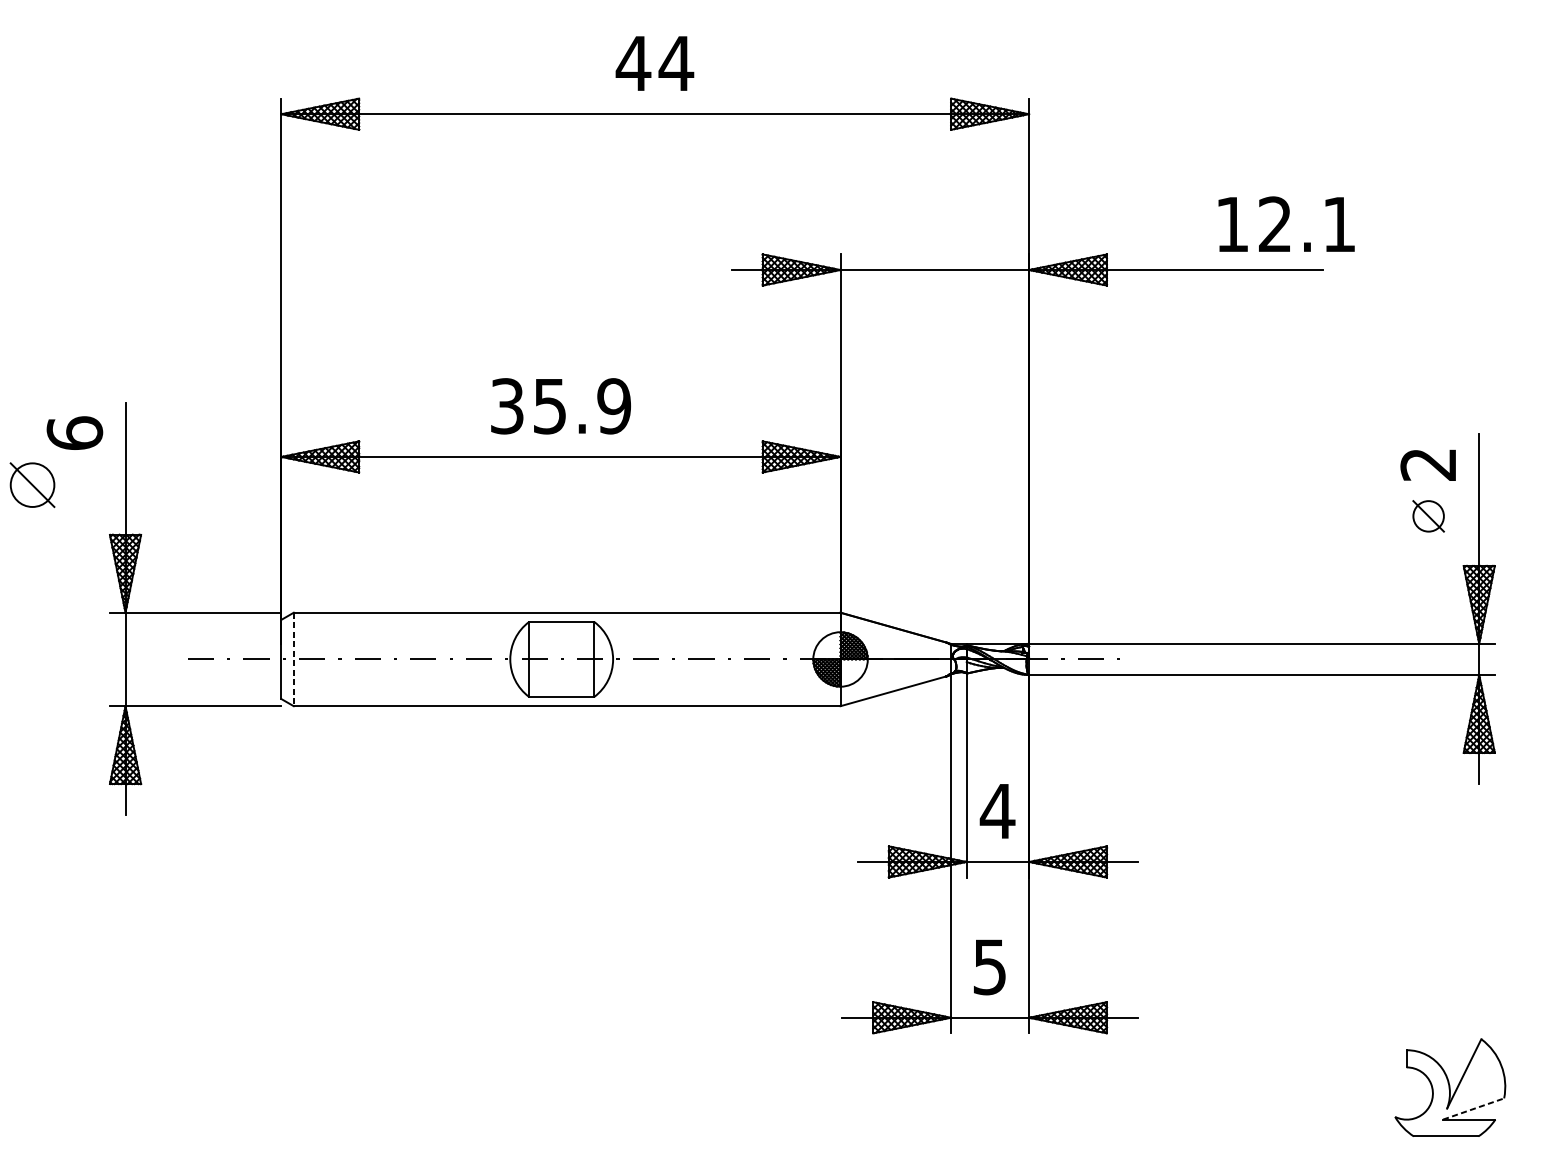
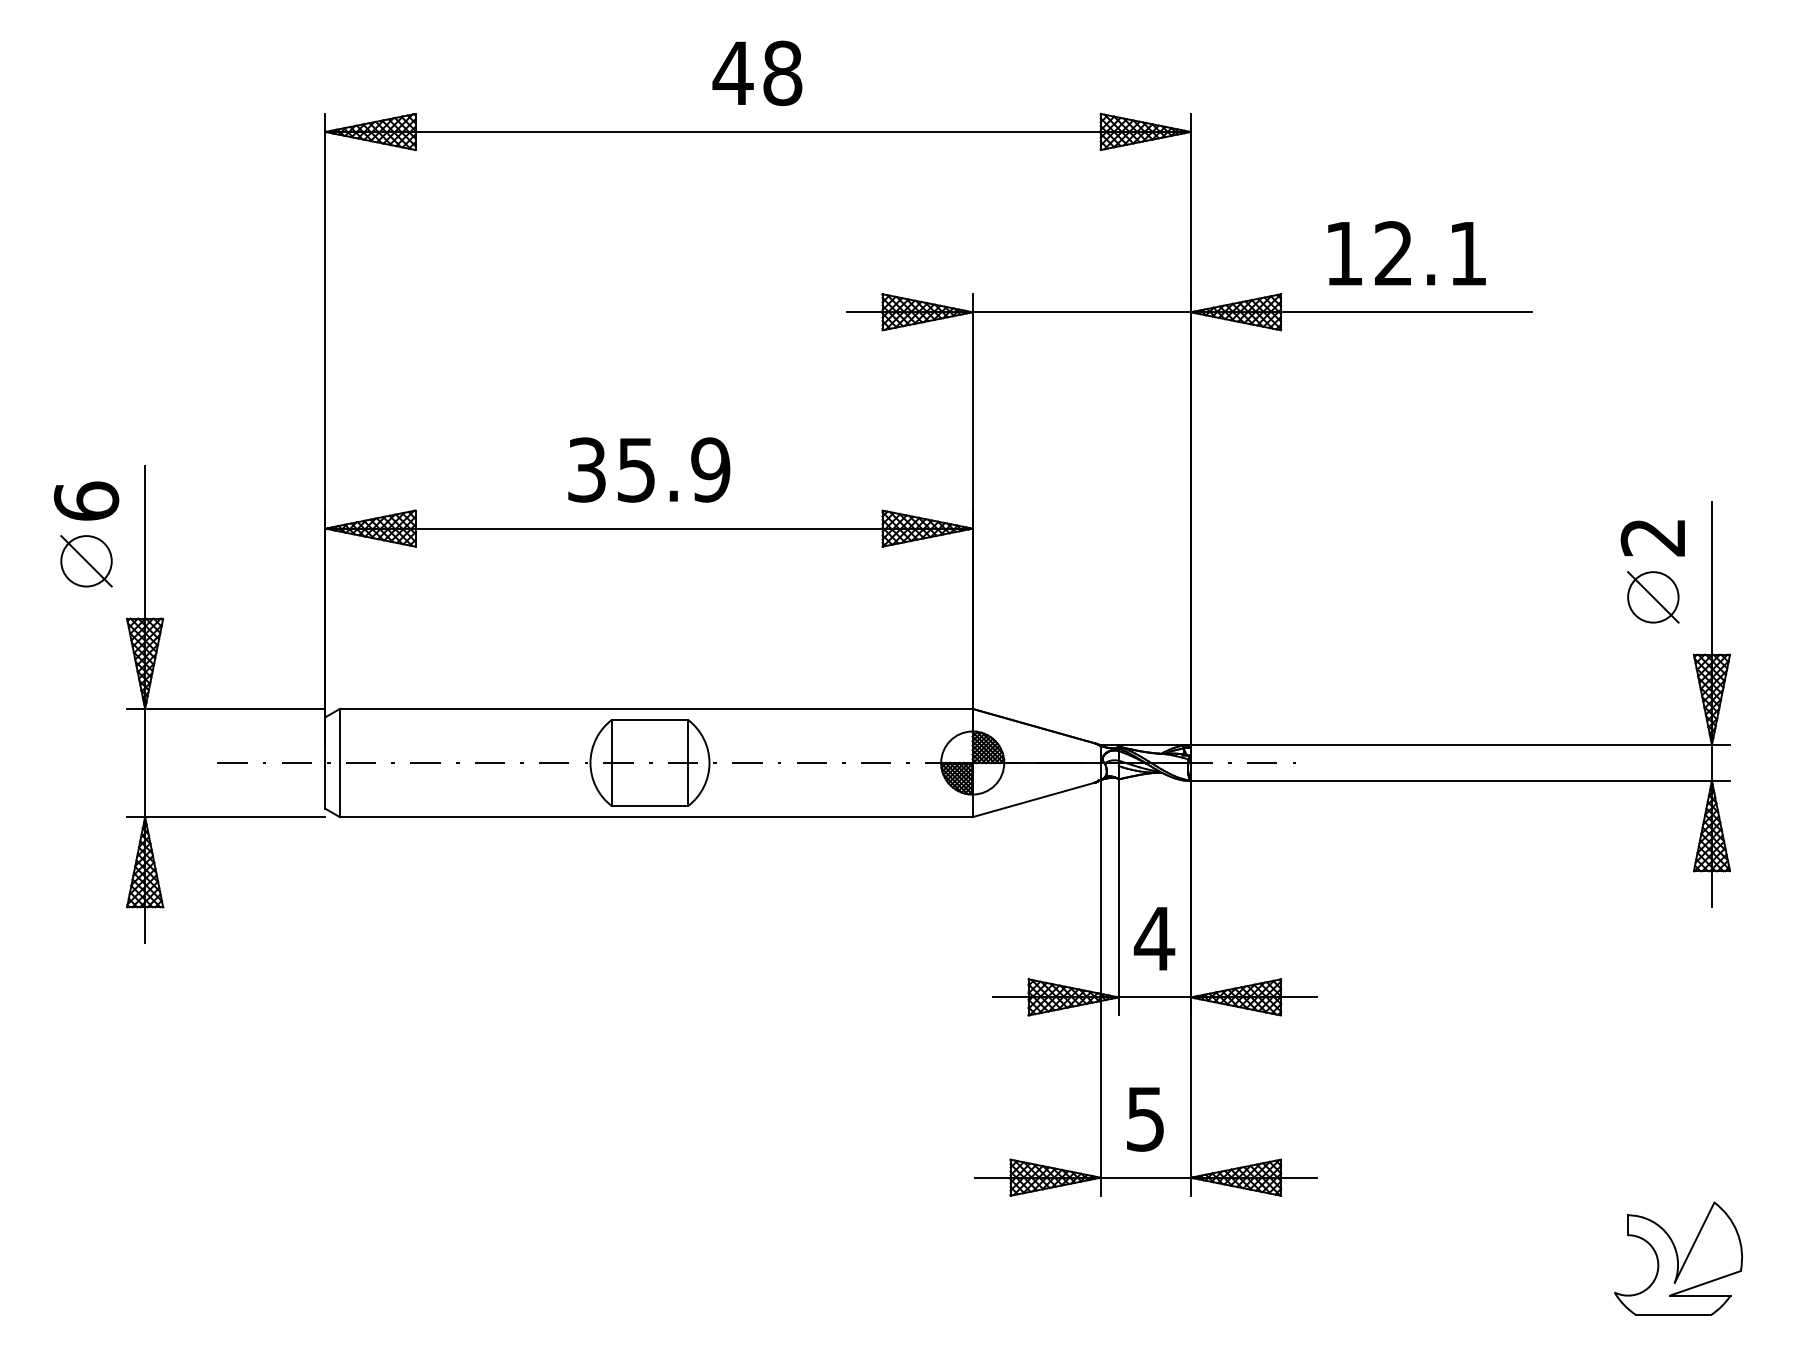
text: (676, 63) -> (782, 73), 44 -> 48
text: (1286, 224) -> (1406, 253), moved
part: (32, 485) -> (86, 561), moved
part: (1428, 516) -> (1653, 597), size x1.43
line: (293, 659) -> (339, 763), dashed -> solid
line: (1473, 1109) -> (1705, 1283), dashed -> solid

